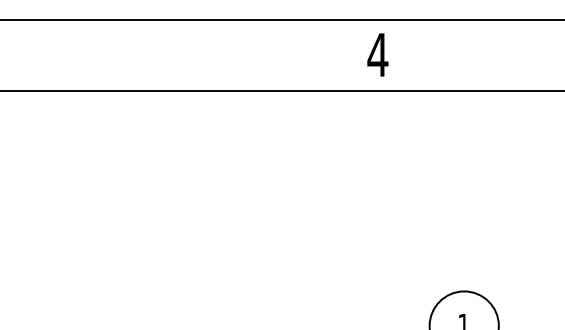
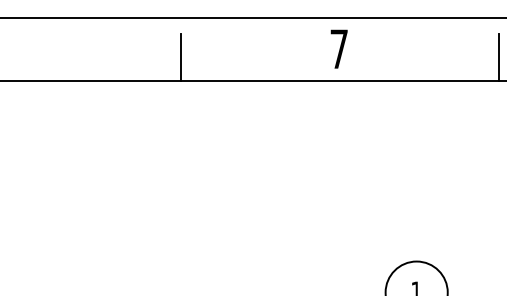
text: (377, 54) -> (338, 48), 4 -> 7
line: (201, 63) -> (180, 56), added
line: (555, 63) -> (498, 56), added

